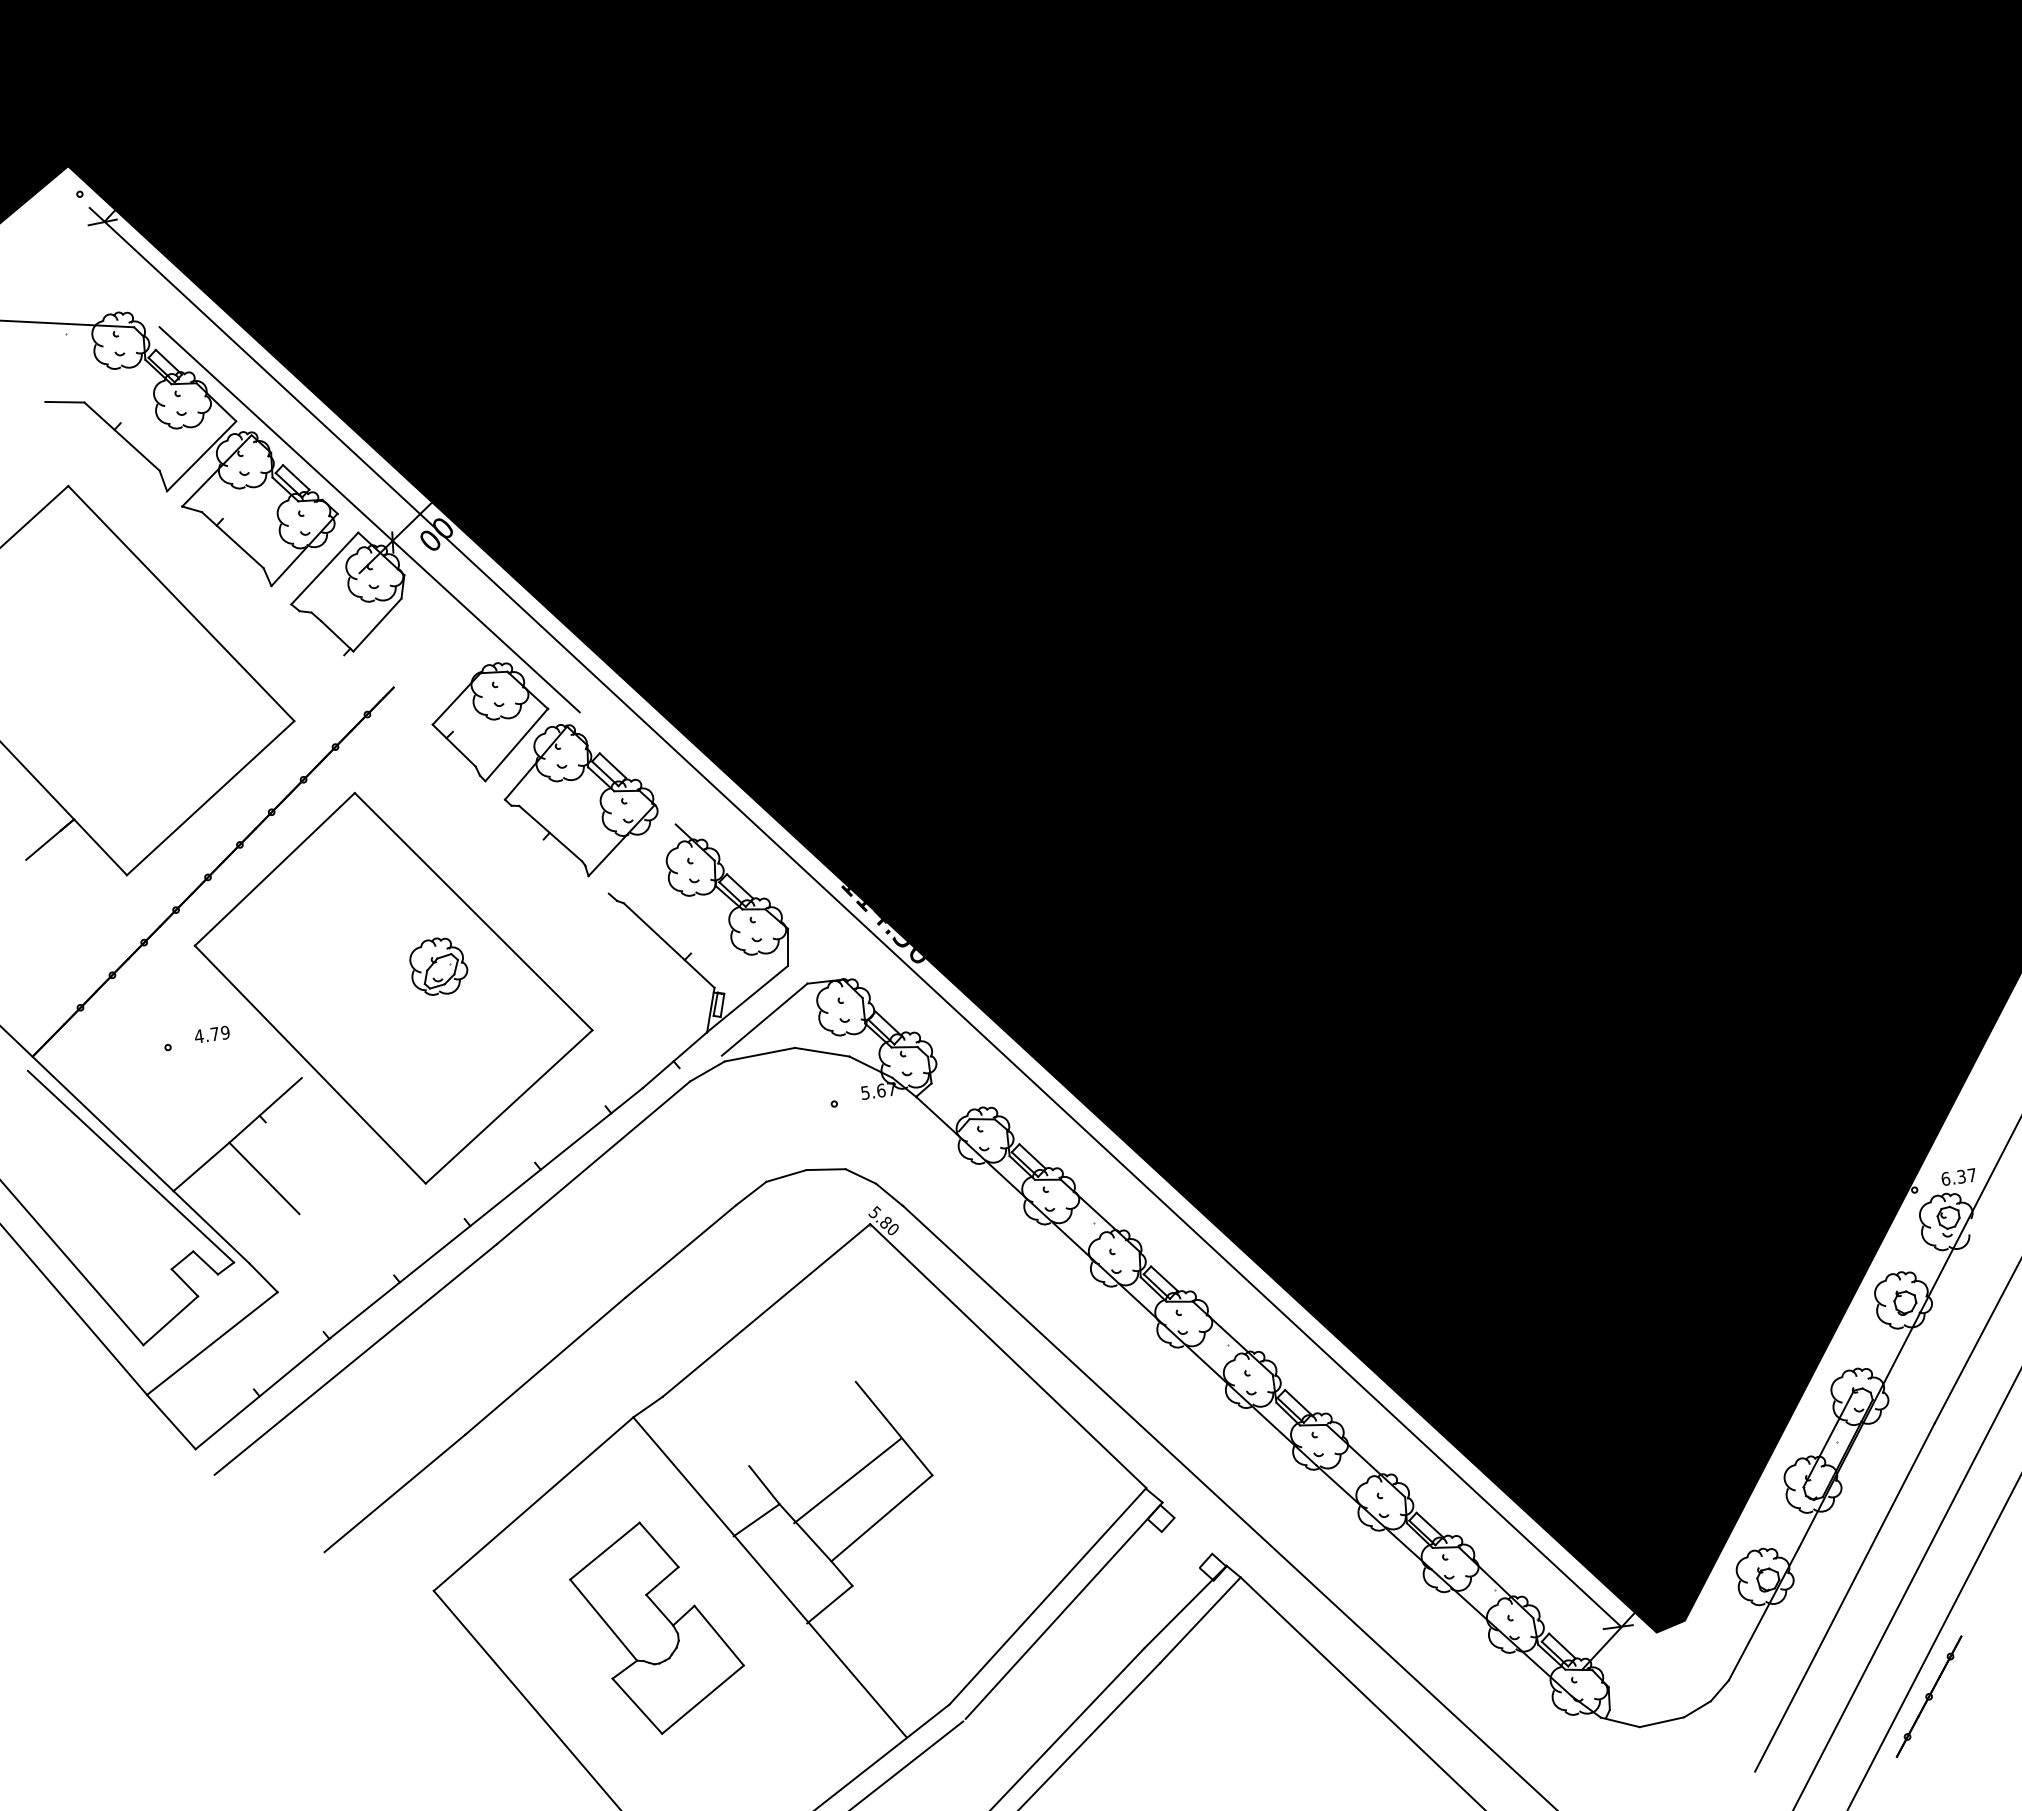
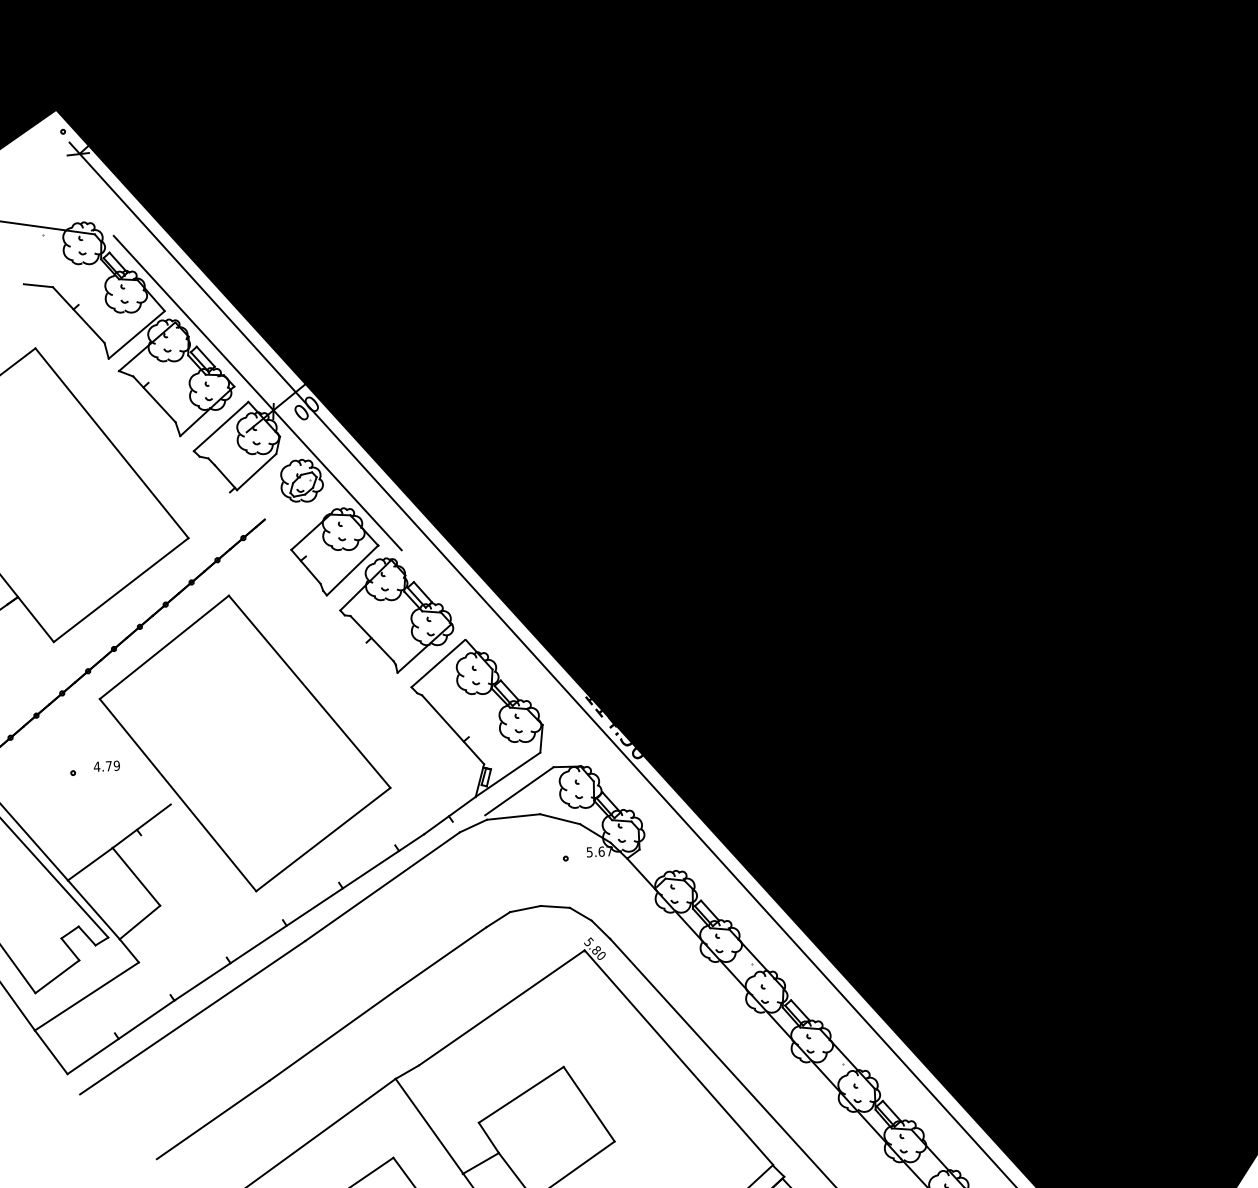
line: (641, 858) -> (438, 663), added
part: (438, 966) -> (301, 480), moved
line: (274, 1238) -> (140, 922), added
line: (847, 1480) -> (521, 1094), moved

